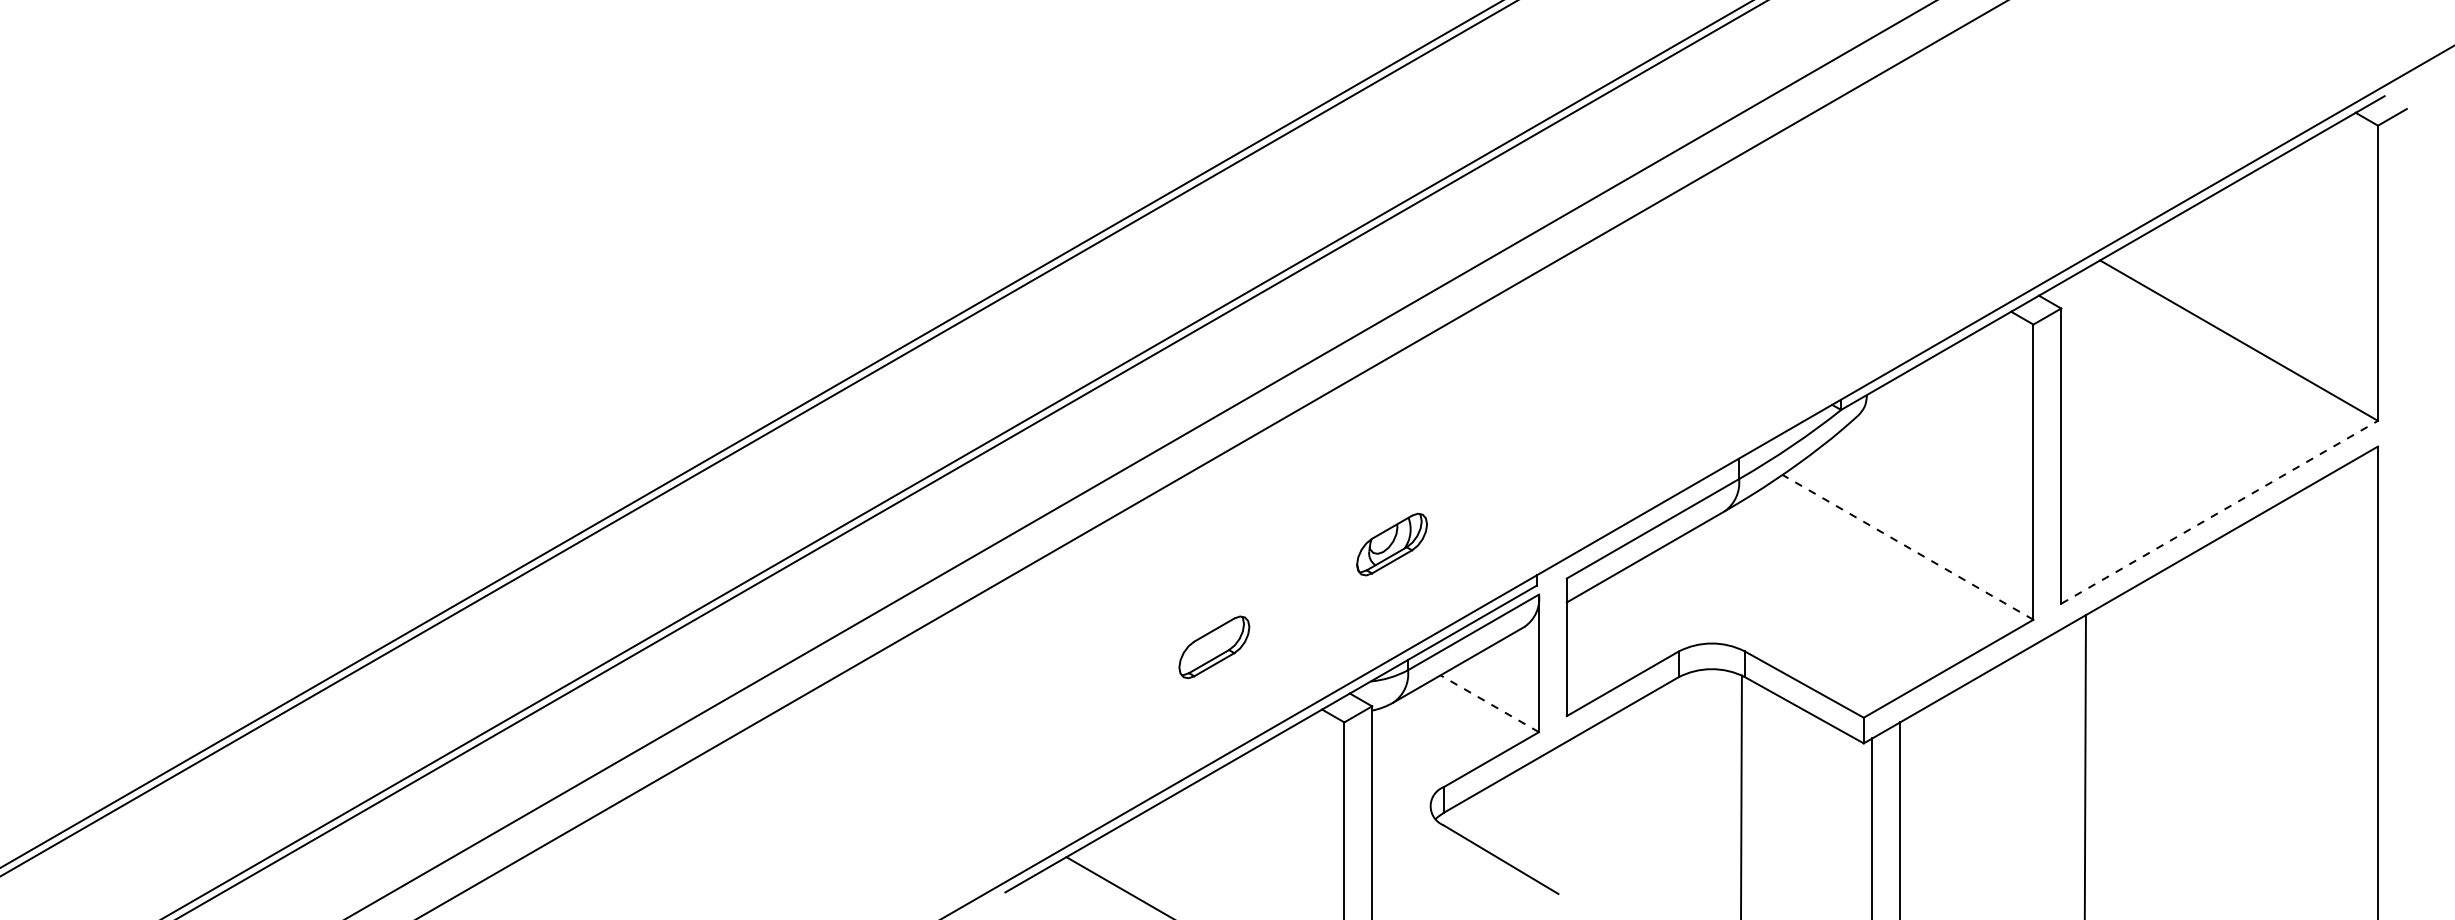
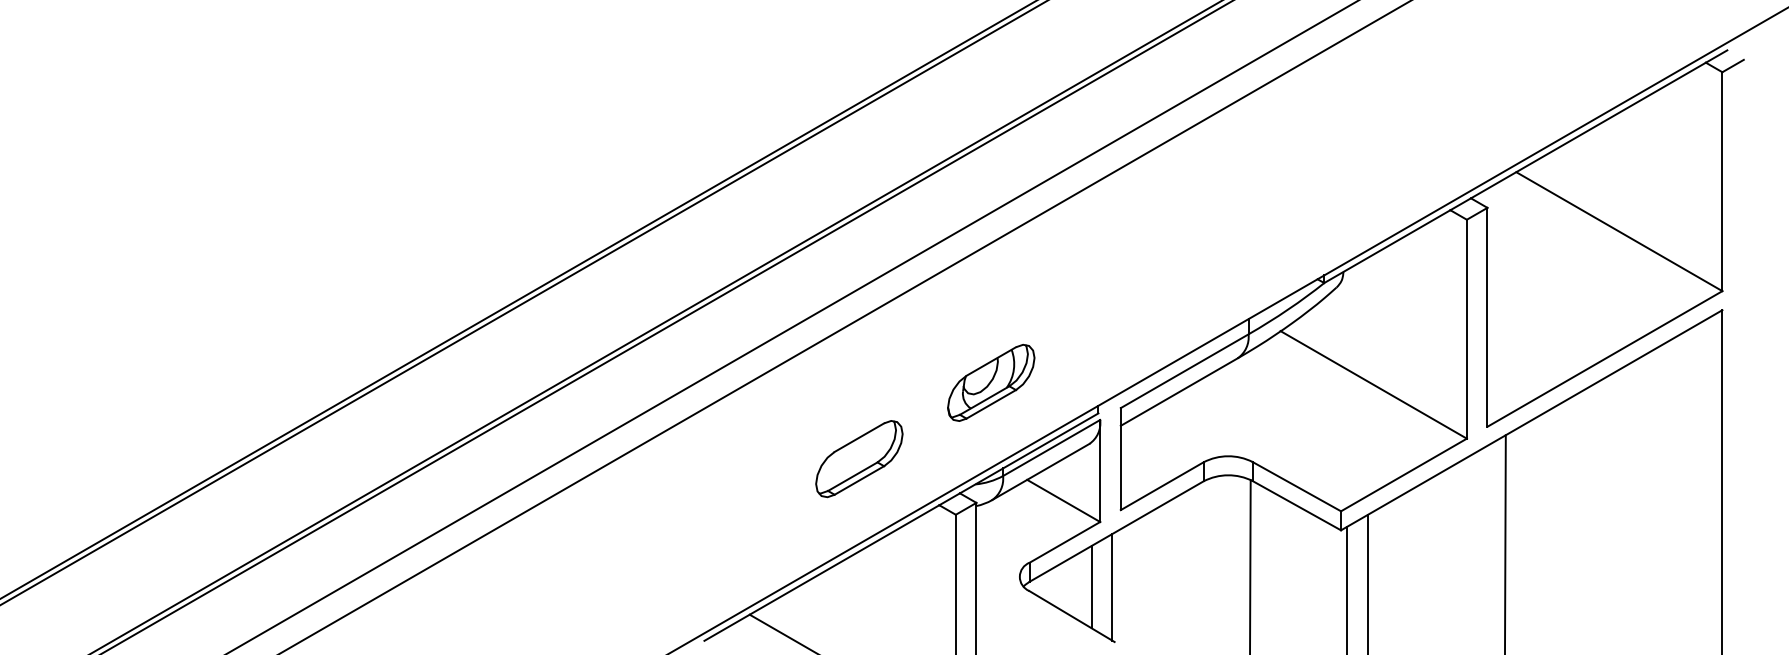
line: (2219, 512) -> (1604, 359), dashed -> solid
part: (1391, 544) -> (990, 382), size x1.67
line: (1907, 546) -> (1373, 384), dashed -> solid
part: (1214, 647) -> (859, 459), size x1.67
line: (1489, 703) -> (1063, 500), dashed -> solid
line: (1527, 819) -> (1091, 586), added
line: (1555, 820) -> (1112, 587), added

